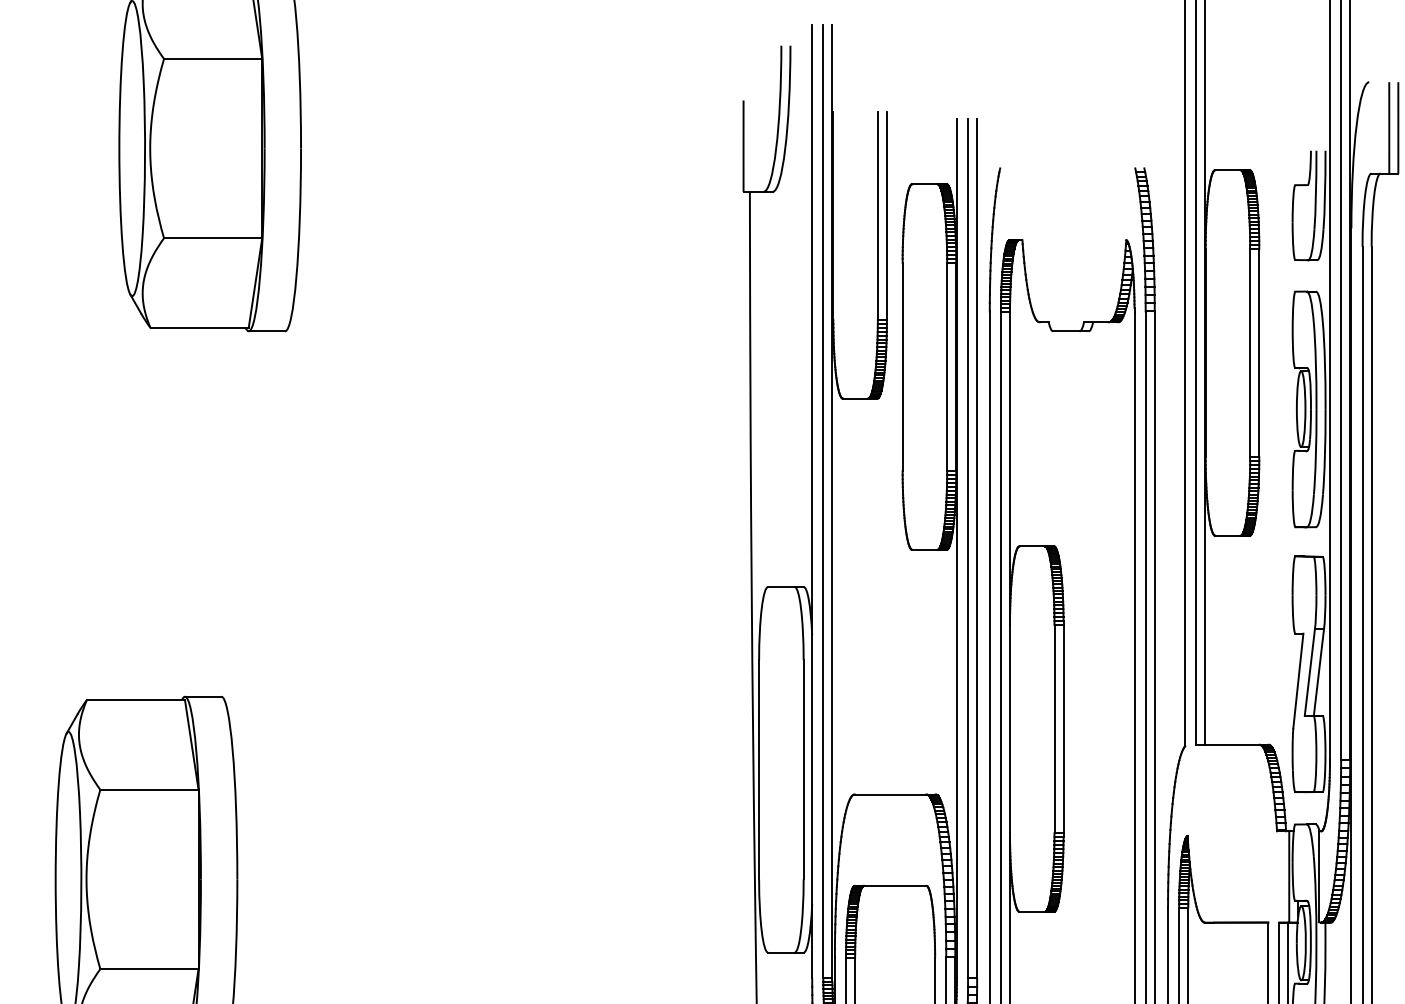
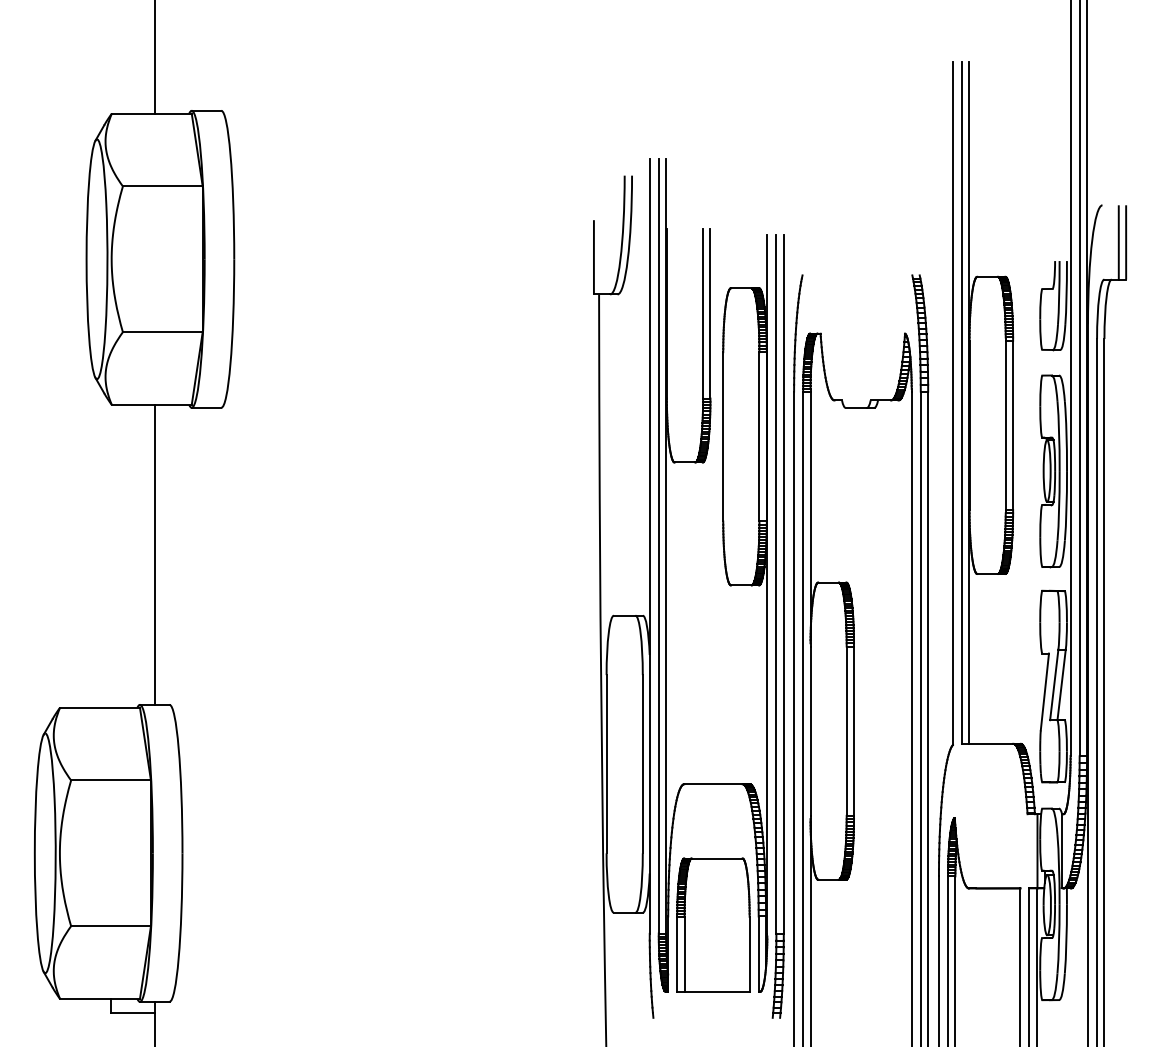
line: (204, 511) -> (155, 554), added

